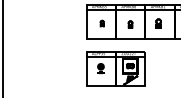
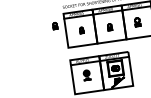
part: (76, 15) -> (55, 26), added

